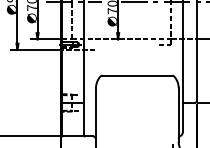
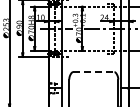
line: (136, 76) -> (93, 72), solid -> dashed

